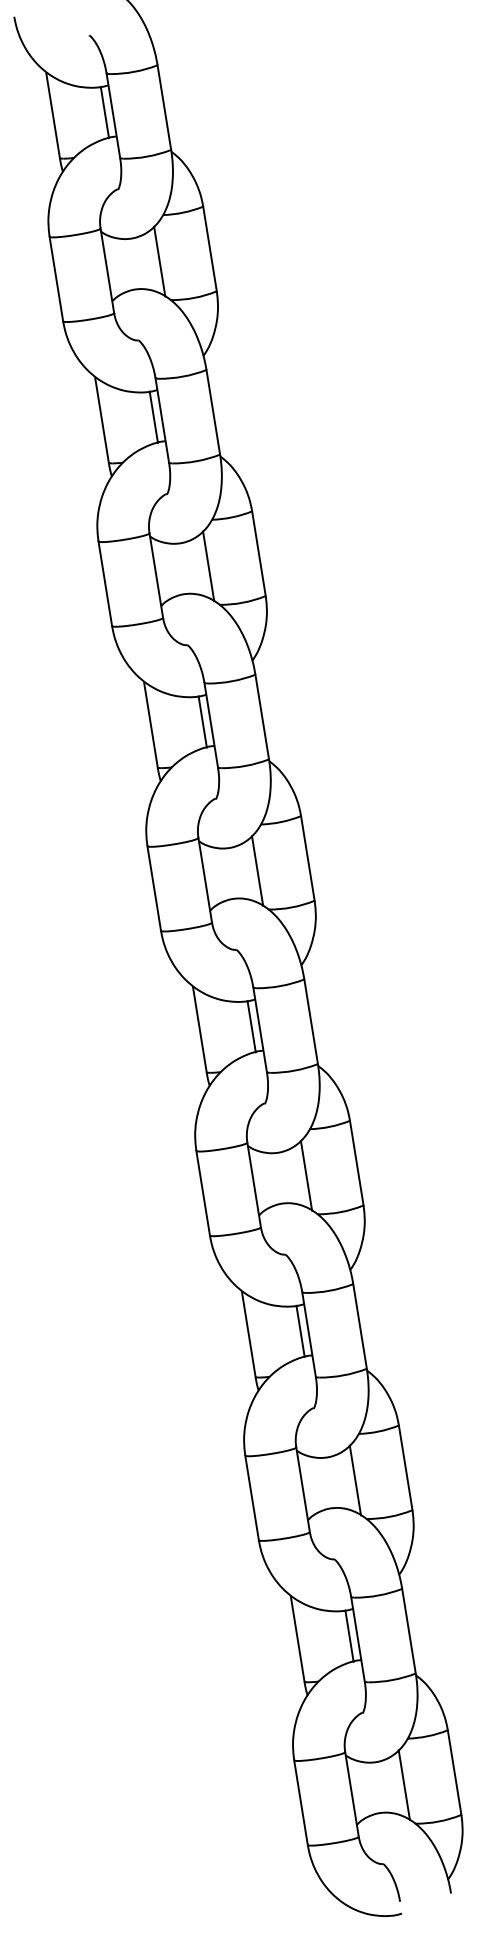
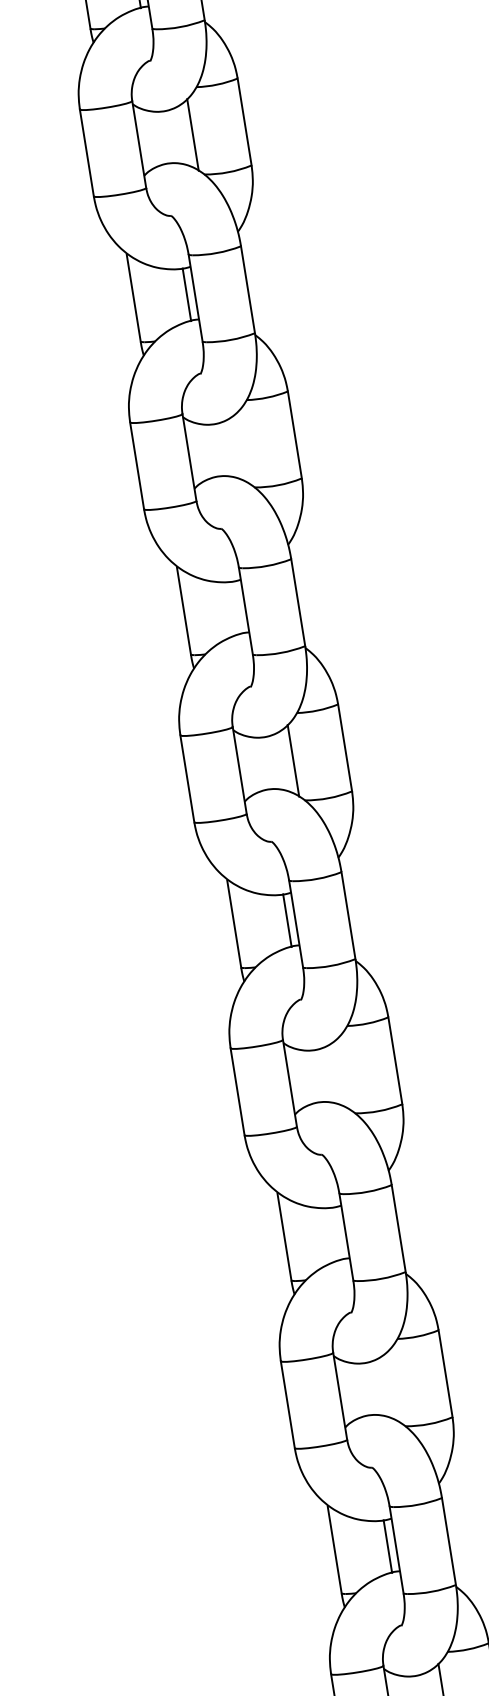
line: (208, 566) -> (243, 448), removed
line: (202, 721) -> (236, 607), removed
line: (306, 1175) -> (343, 1073), removed
line: (300, 1331) -> (337, 1233), removed
line: (355, 1480) -> (394, 1386), removed

